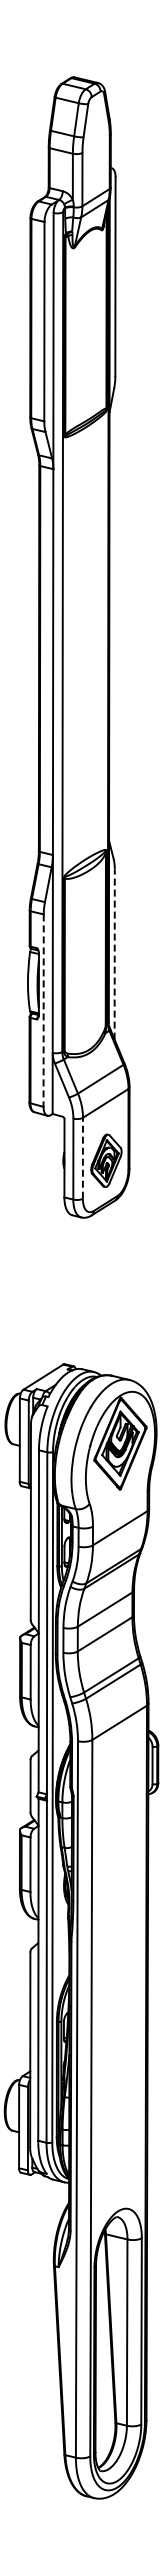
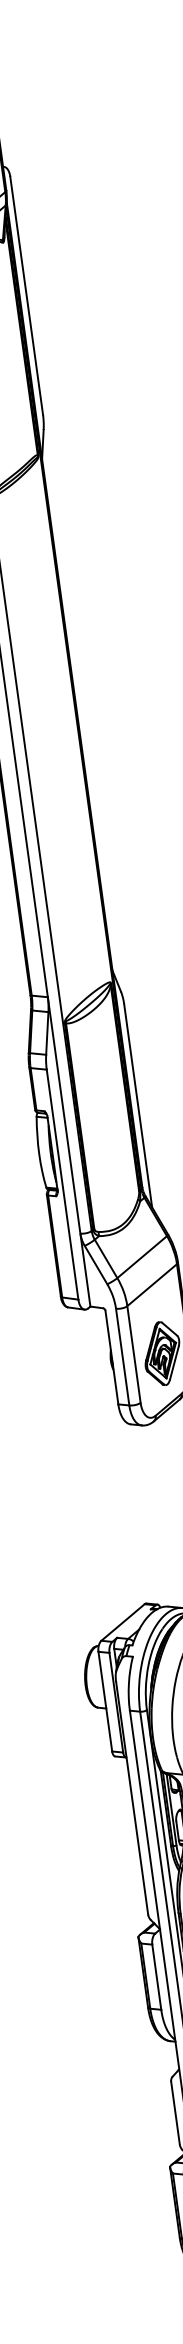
line: (114, 954) -> (137, 1105), dashed -> solid
line: (43, 1011) -> (62, 1185), dashed -> solid
line: (82, 1157) -> (133, 1353), dashed -> solid

